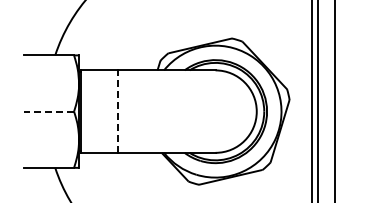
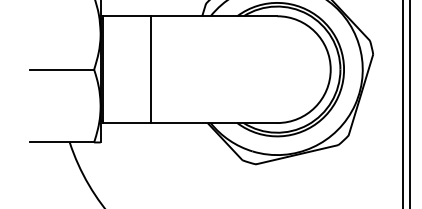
line: (49, 111) -> (62, 69), dashed -> solid
line: (118, 111) -> (151, 69), dashed -> solid

